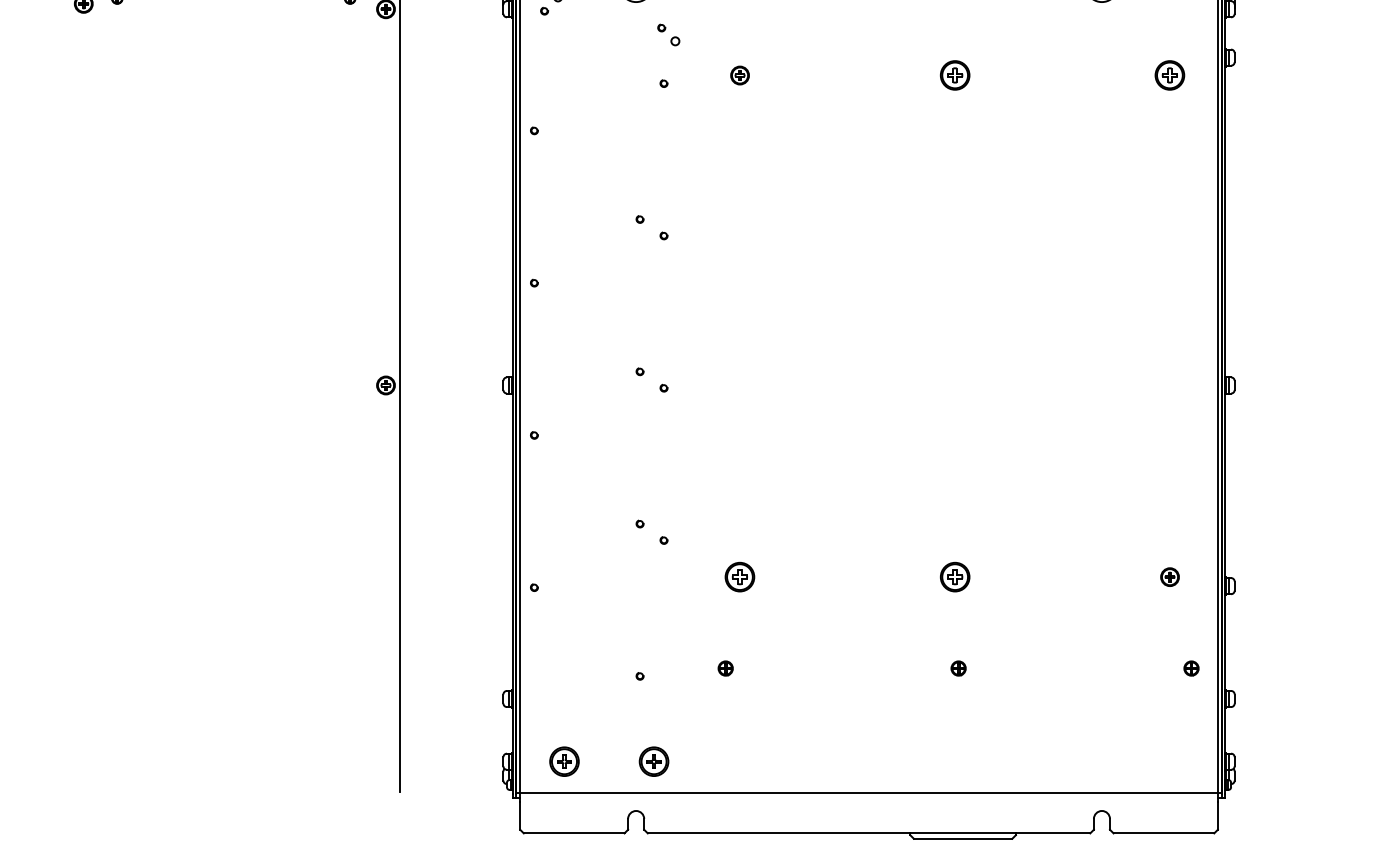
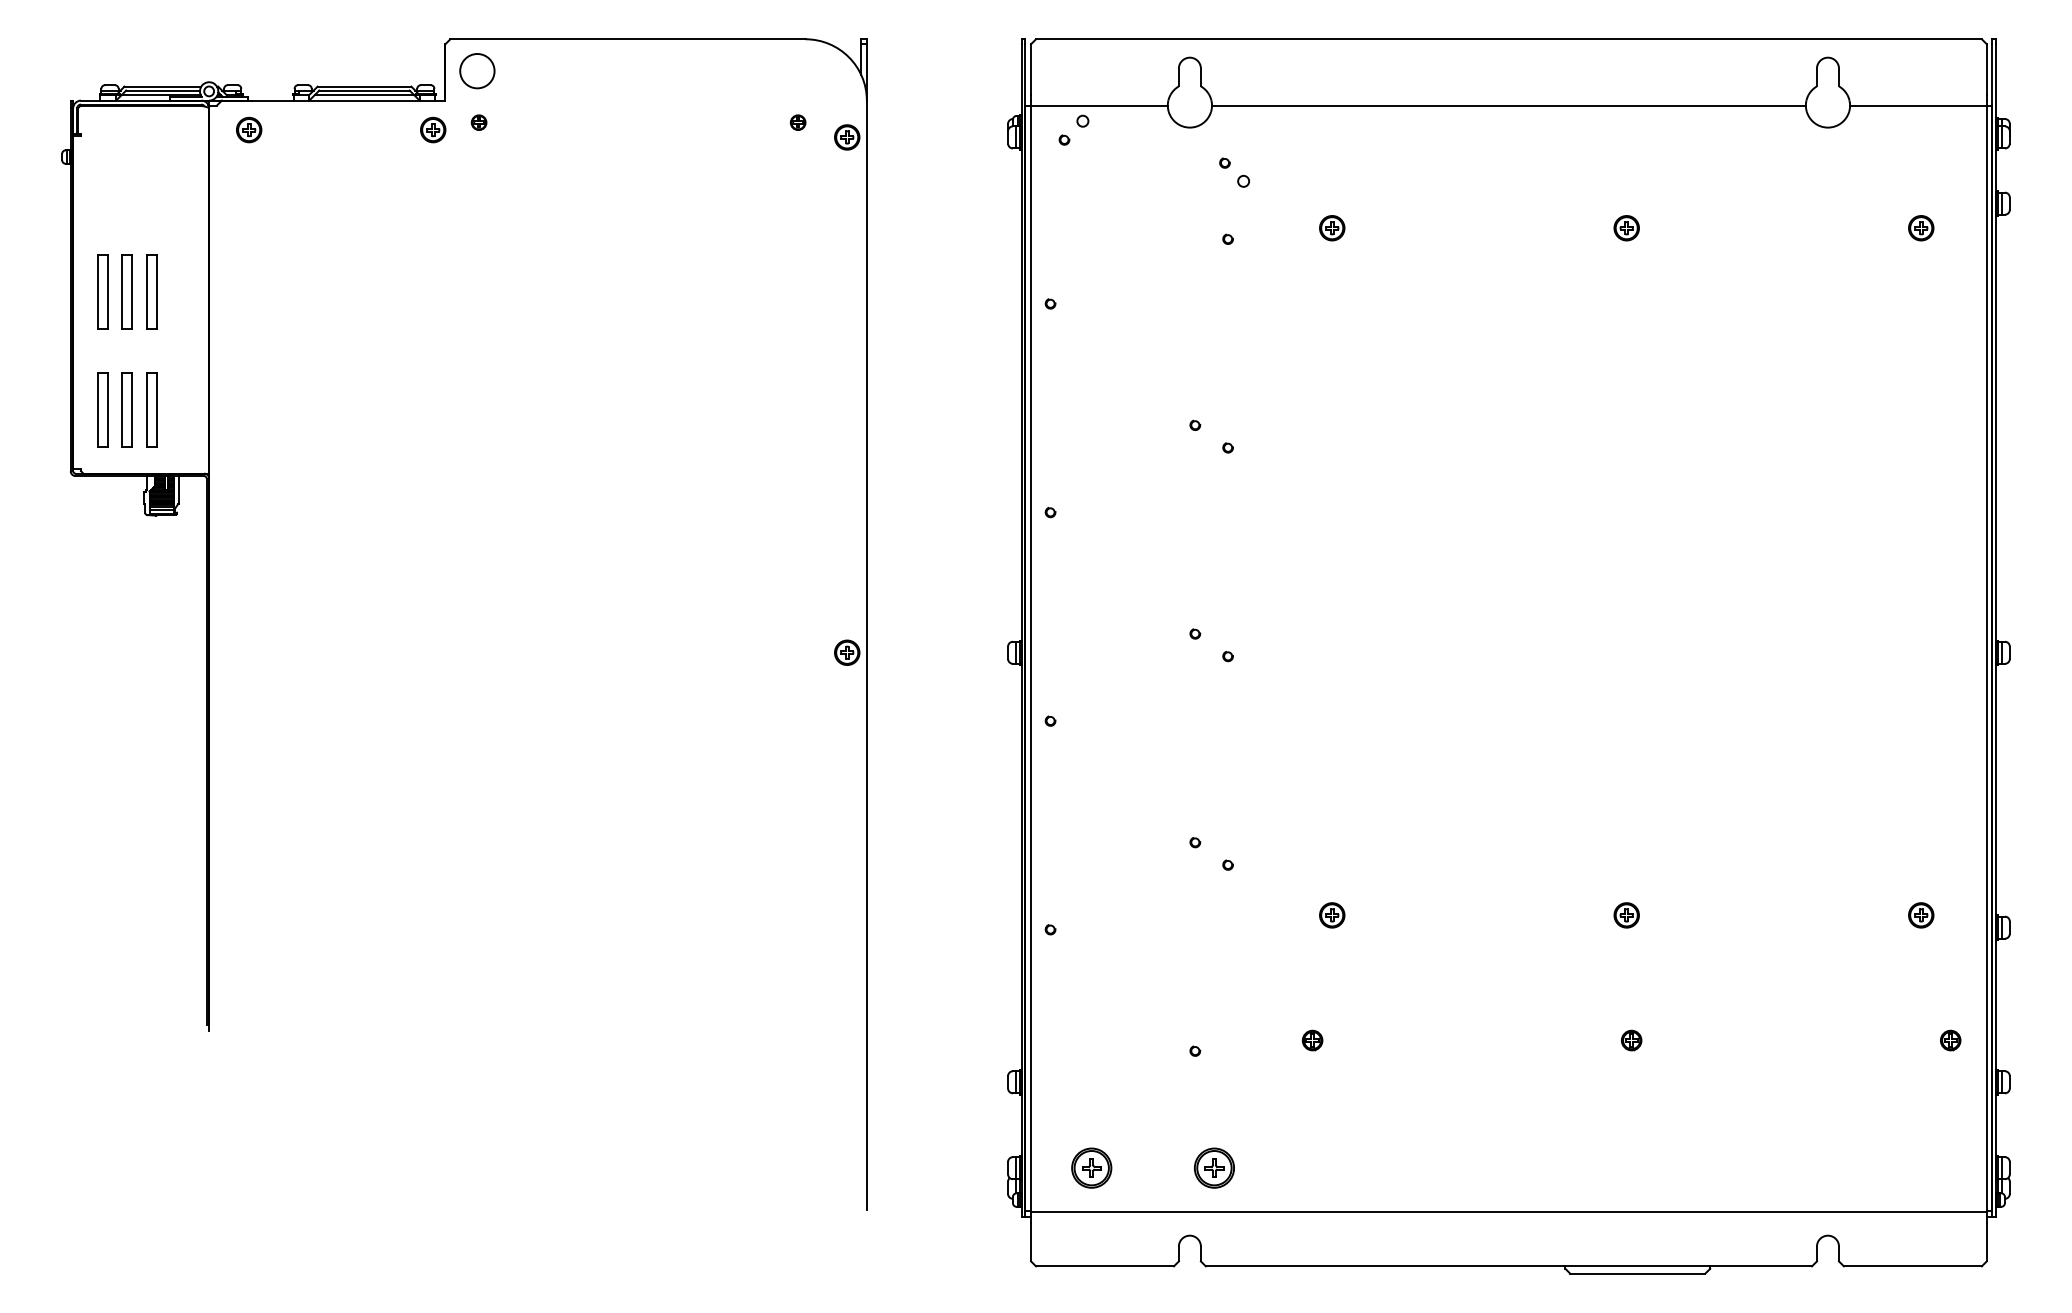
part: (954, 75) -> (1626, 228), size x0.62
part: (1170, 75) -> (1921, 228), size x0.62
part: (740, 577) -> (1332, 915), size x0.62
part: (954, 577) -> (1626, 915), size x0.62

